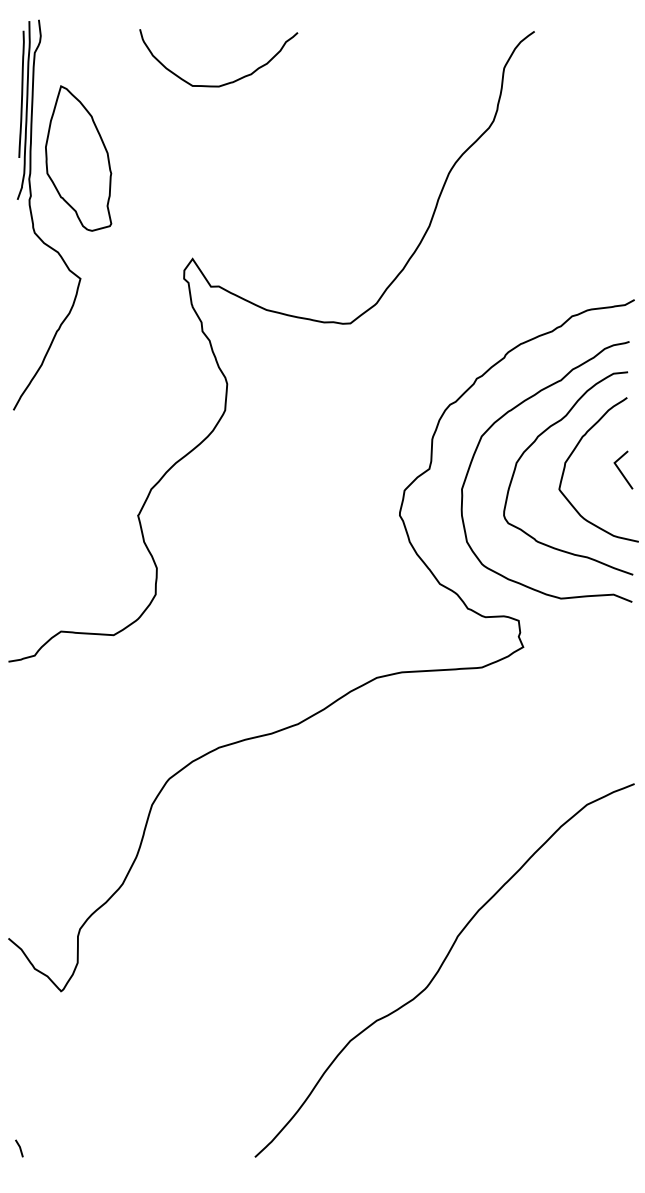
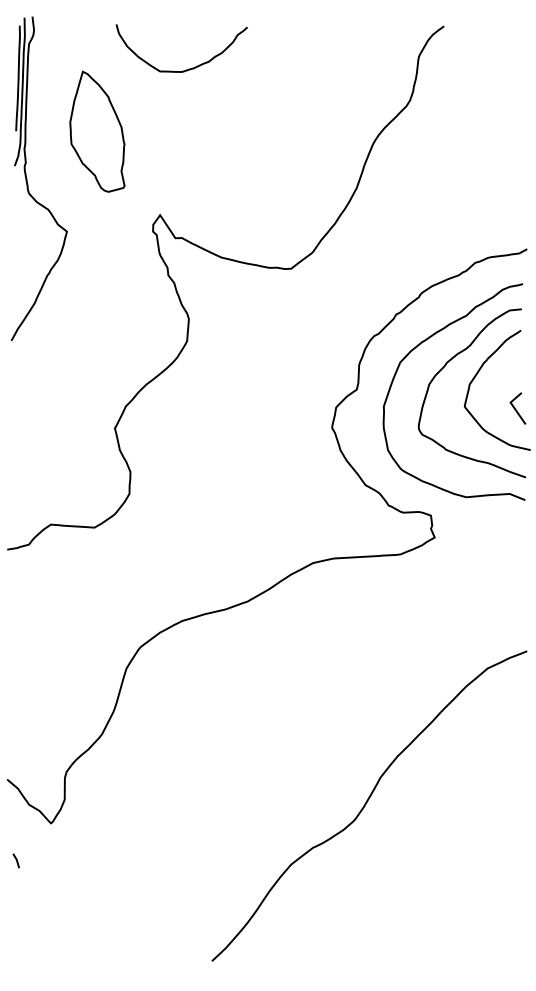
part: (78, 158) -> (97, 131), moved
line: (621, 471) -> (516, 409), moved
line: (18, 1146) -> (15, 859), moved

